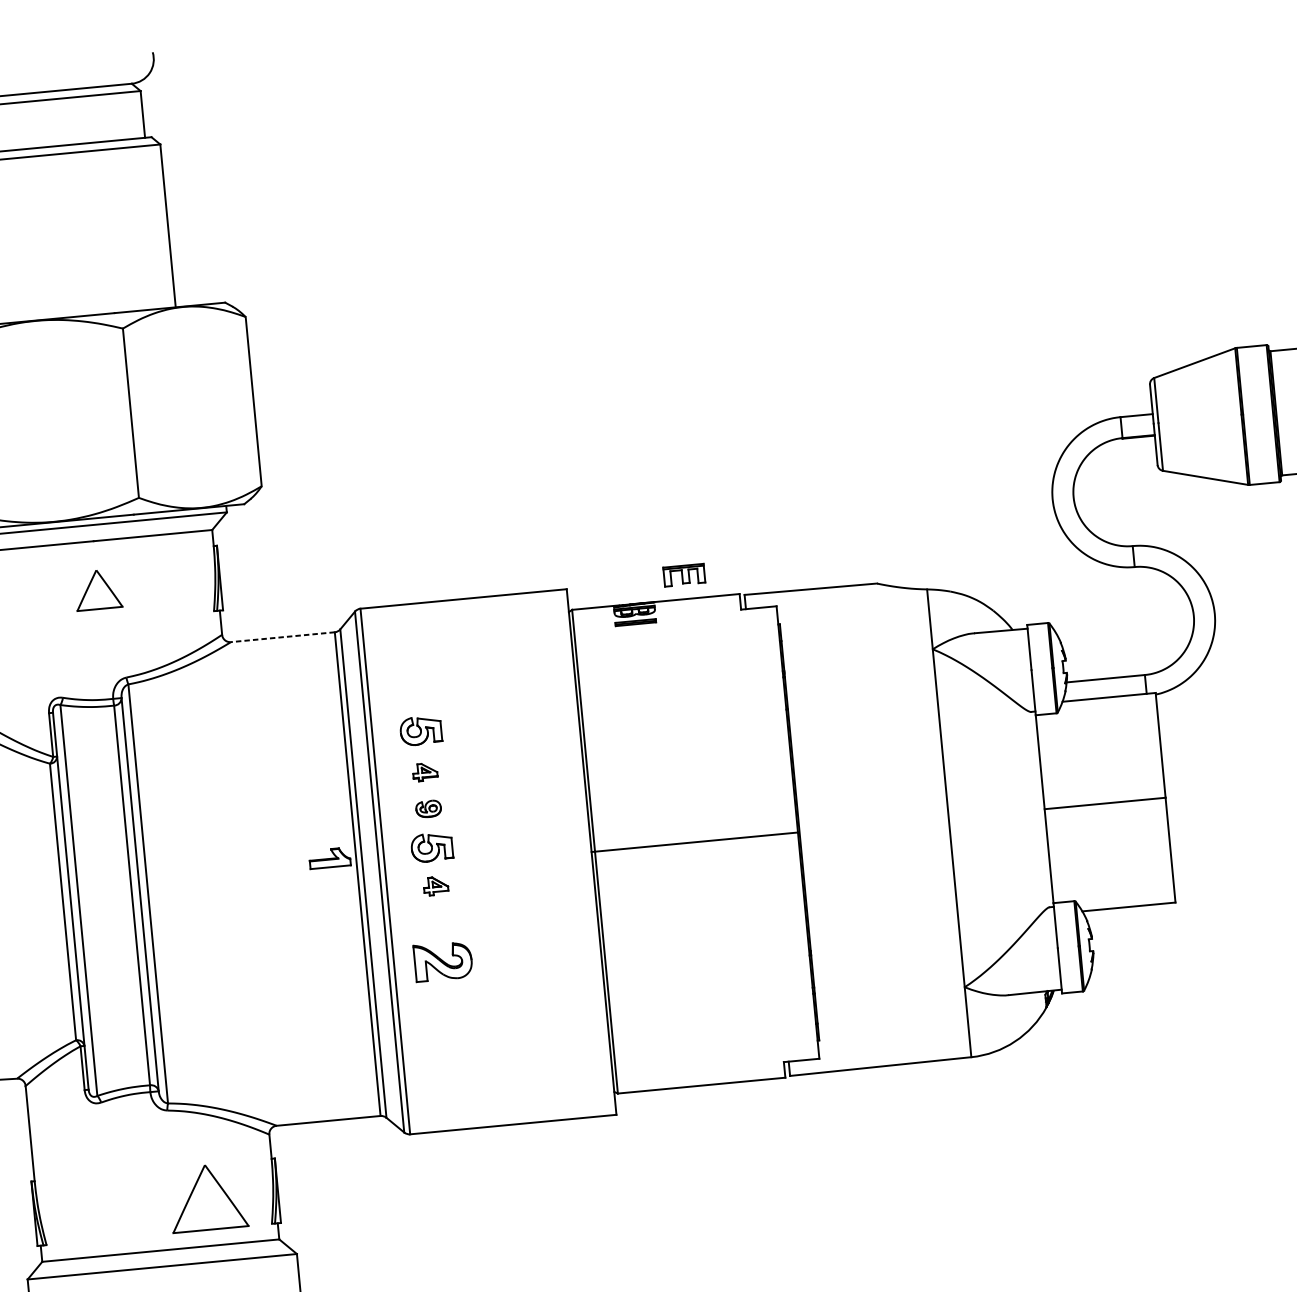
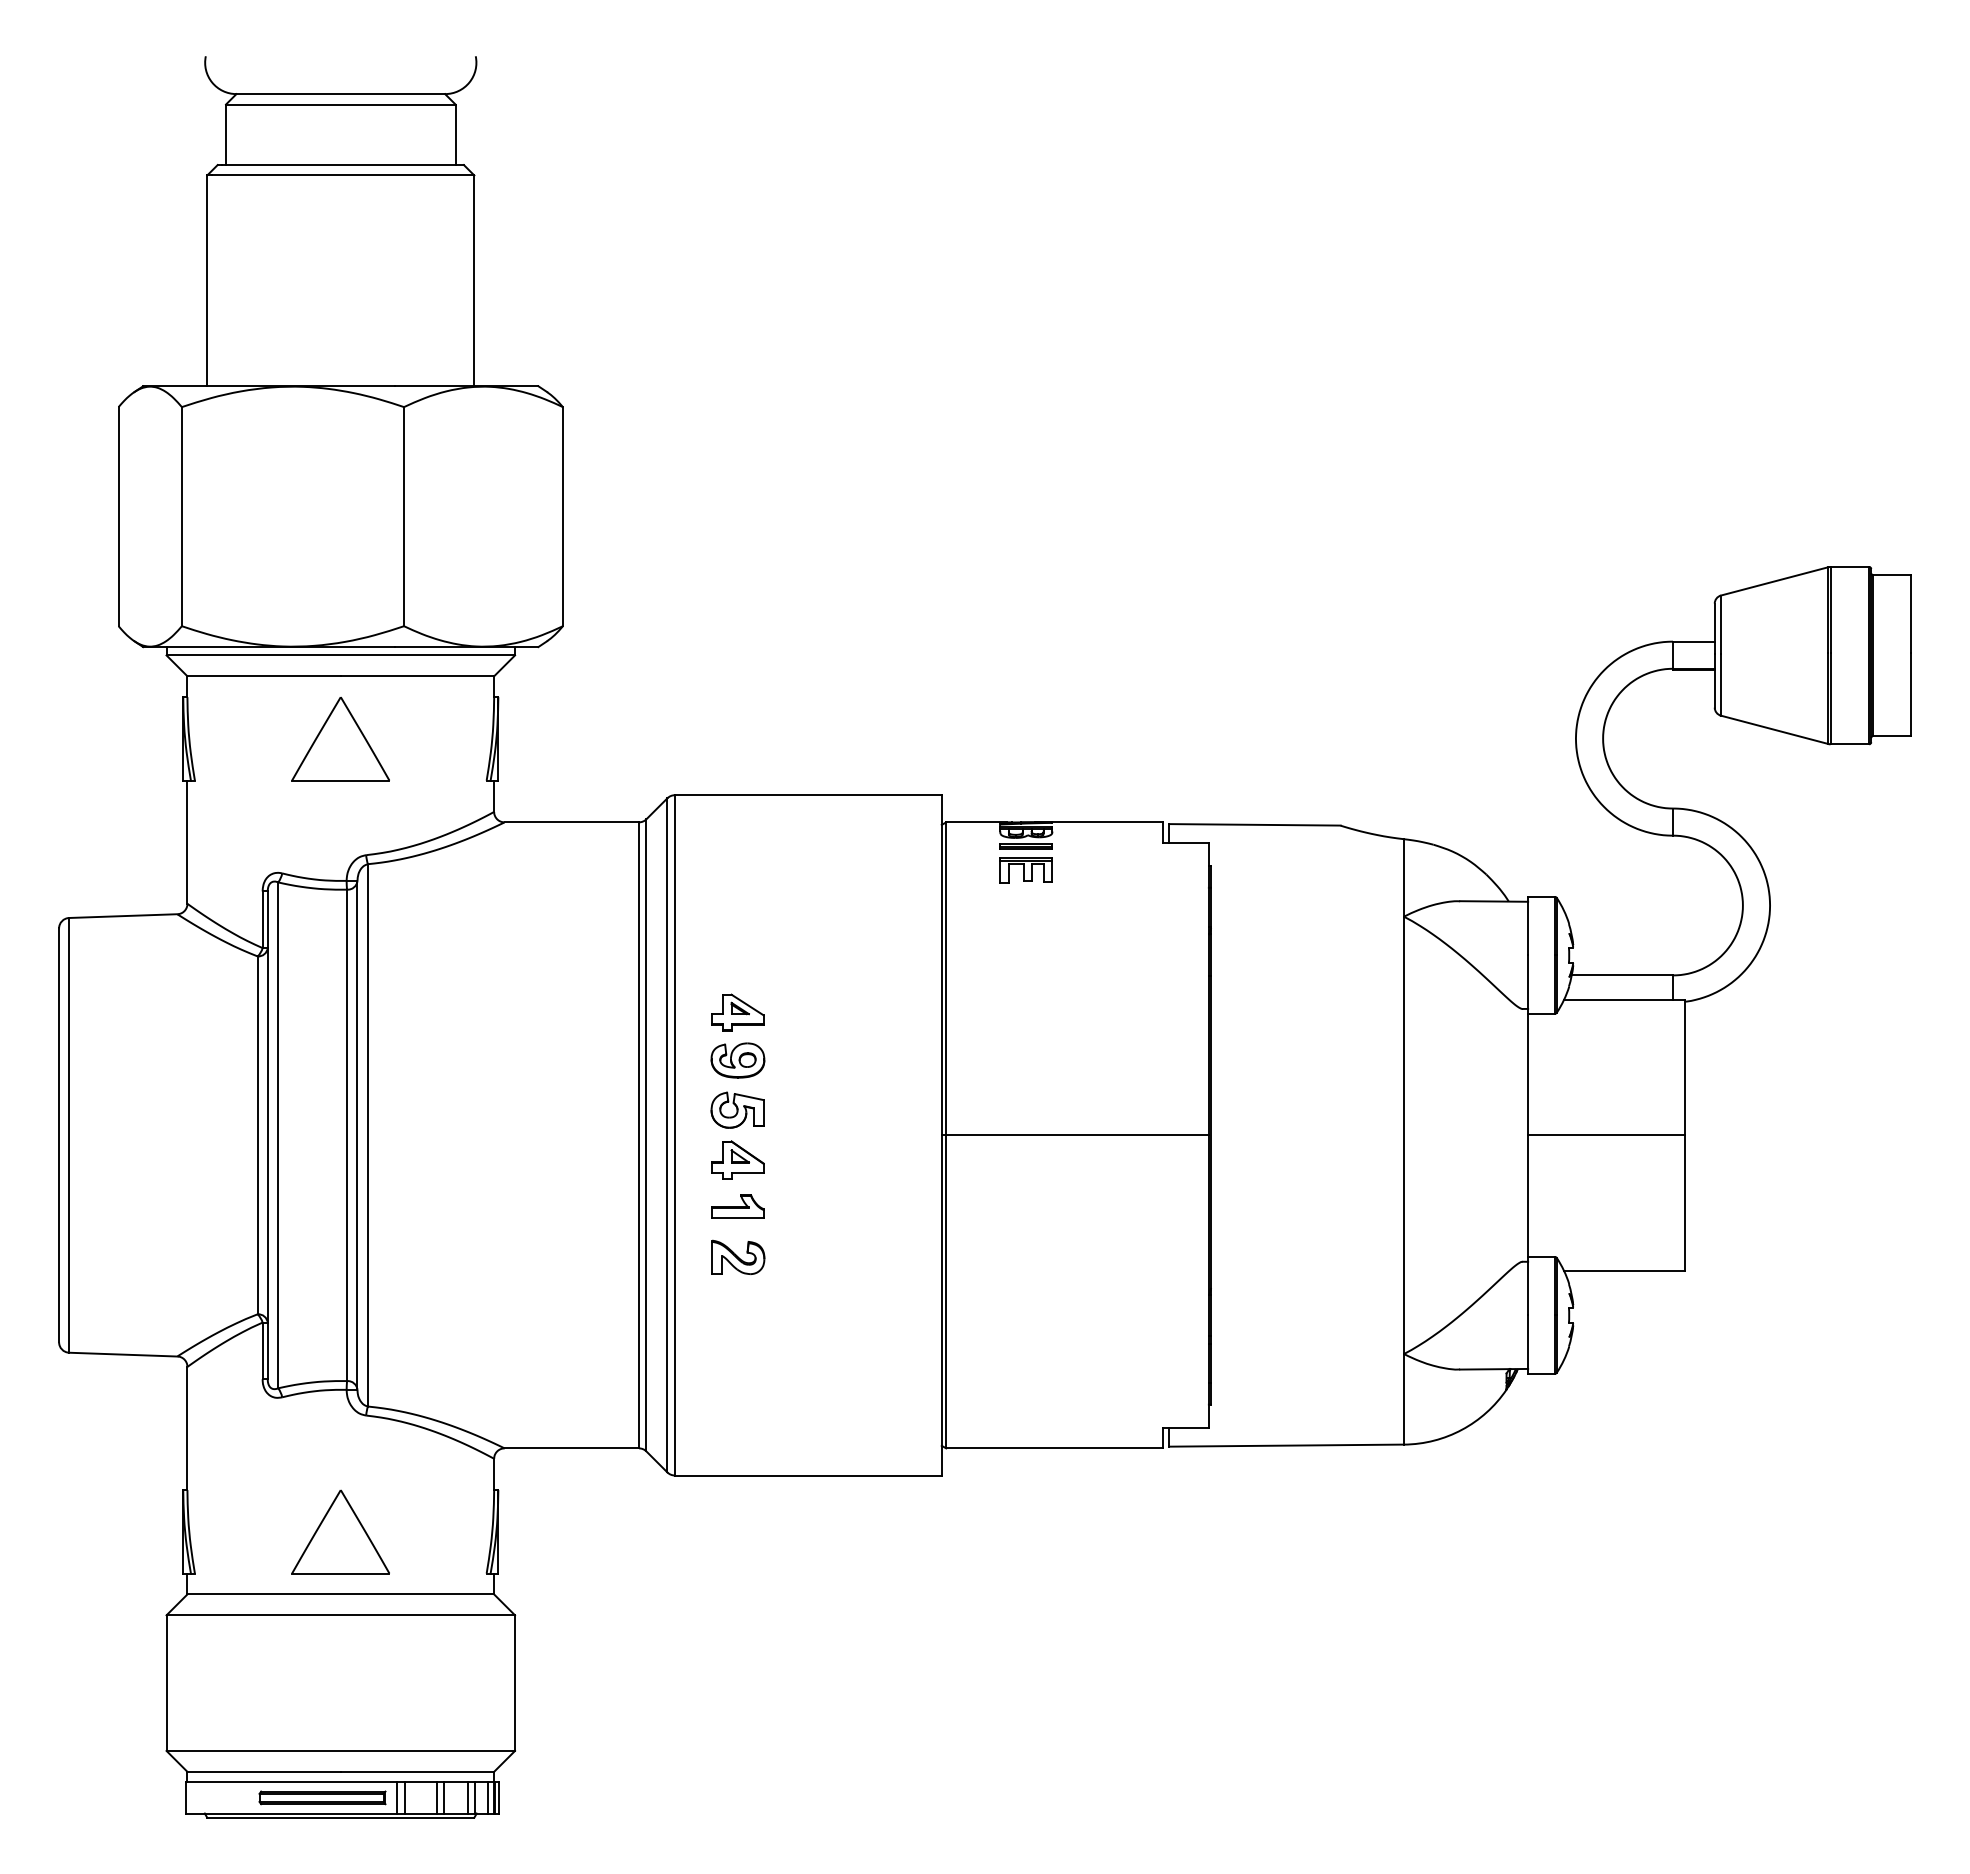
part: (683, 575) -> (1025, 870), moved
part: (98, 589) -> (340, 738), size x1.67
line: (282, 637) -> (571, 822), dashed -> solid
part: (420, 730) -> (737, 958), removed
part: (424, 772) -> (737, 1012), size x1.67
part: (428, 809) -> (737, 1060), size x1.67
part: (329, 858) -> (737, 1206), moved
part: (435, 885) -> (737, 1159), size x1.67
part: (443, 960) -> (738, 1256), size x0.71
part: (207, 1197) -> (340, 1531), moved

